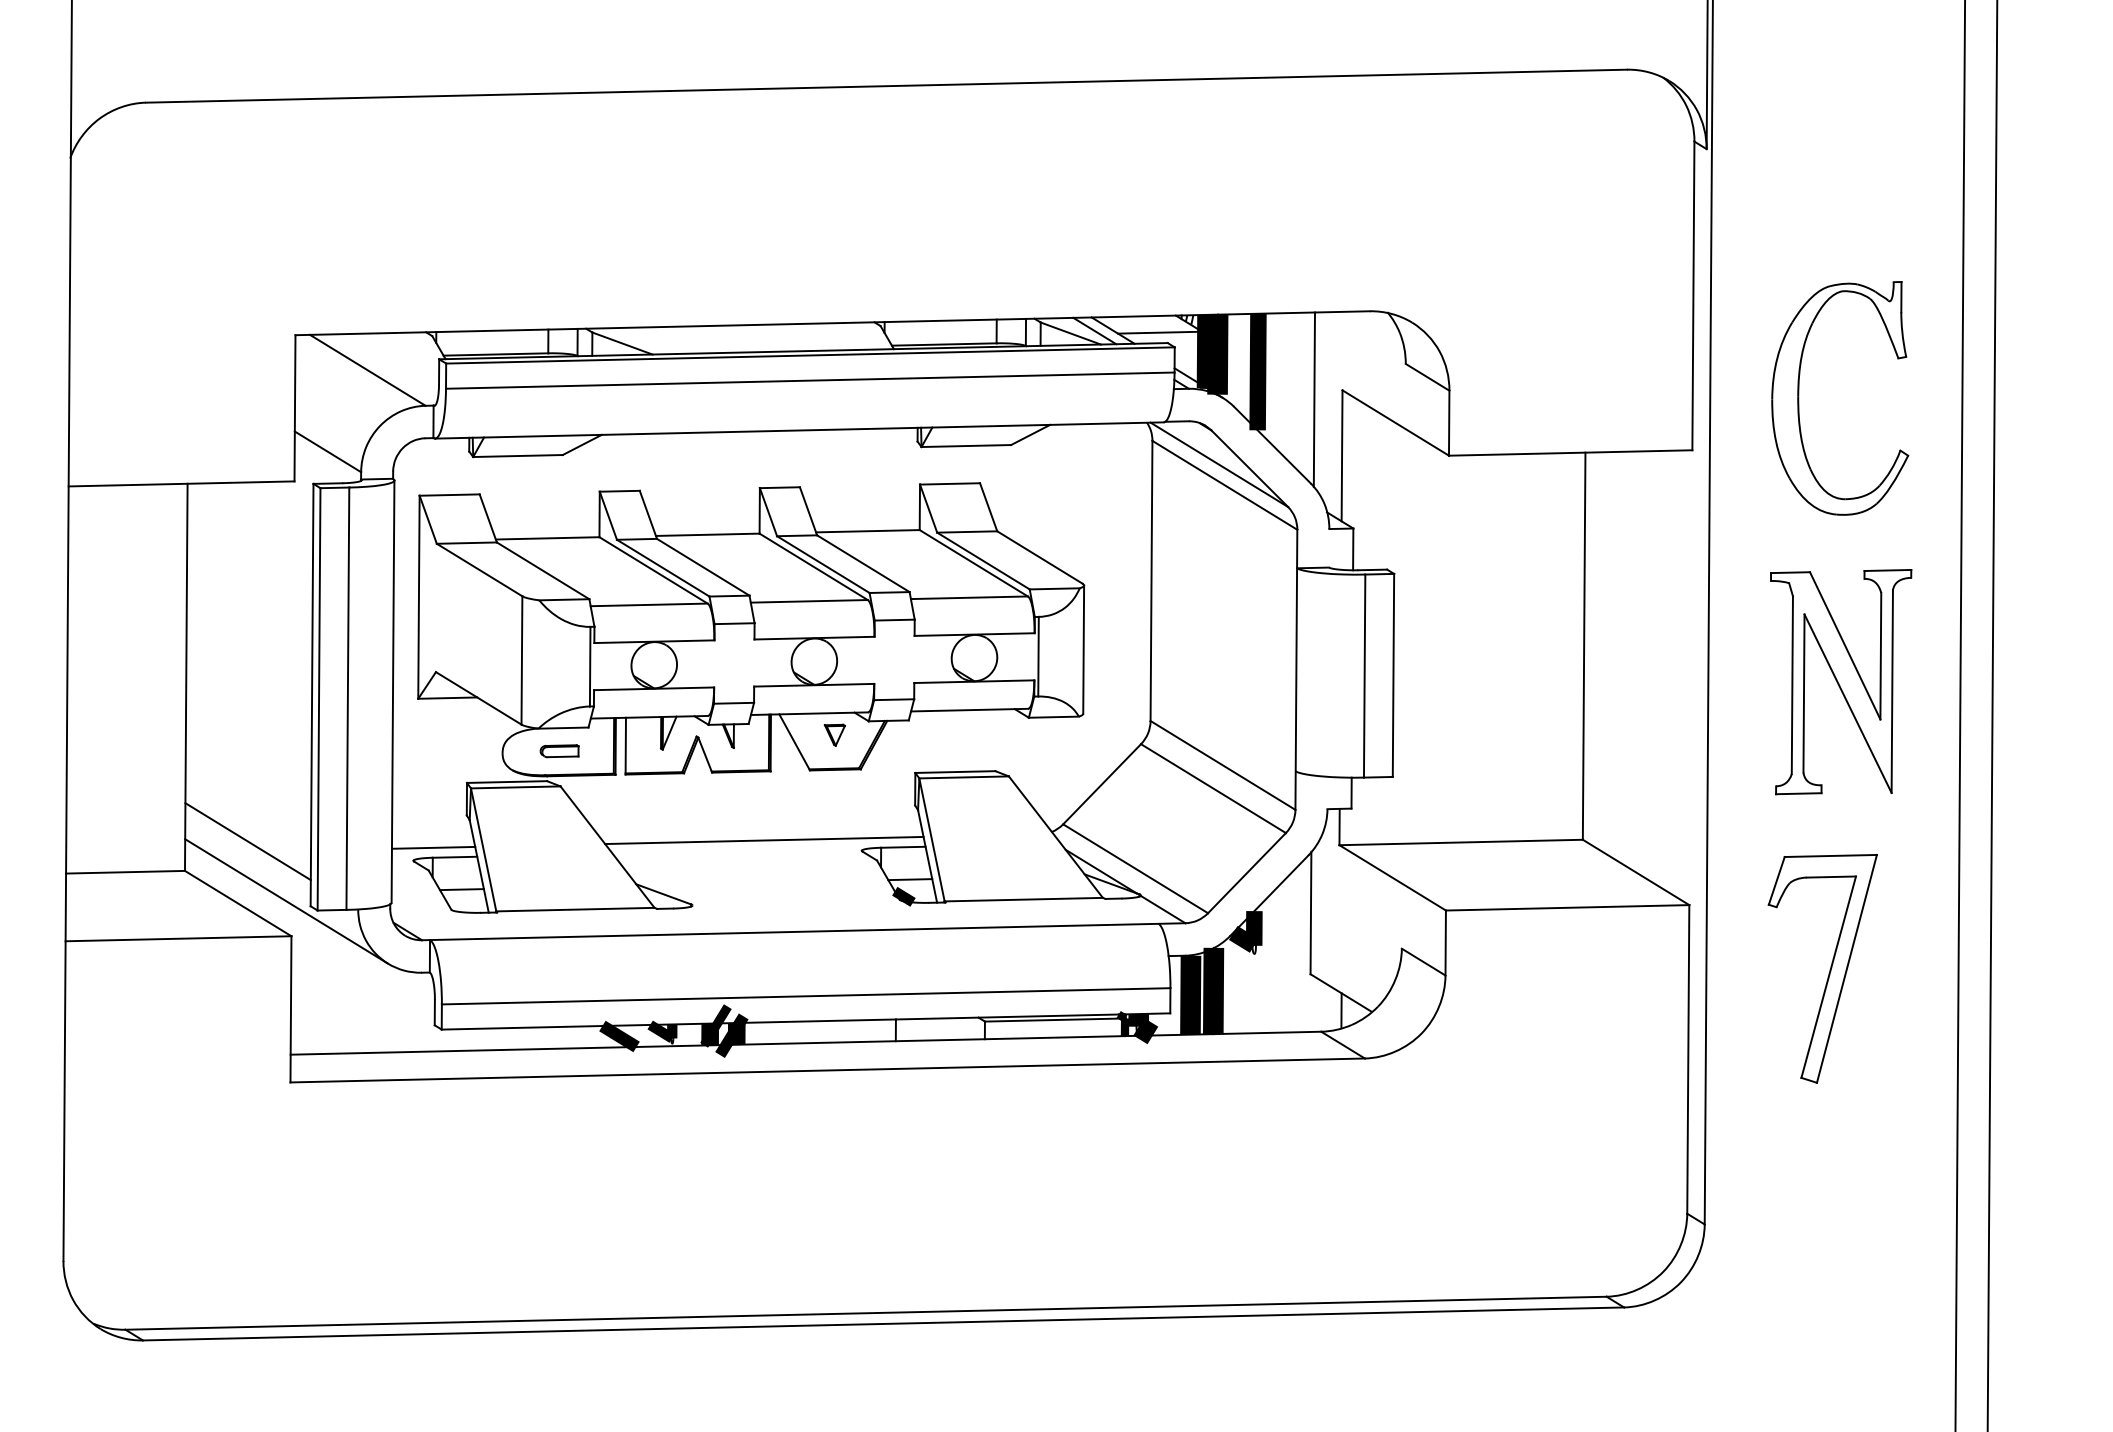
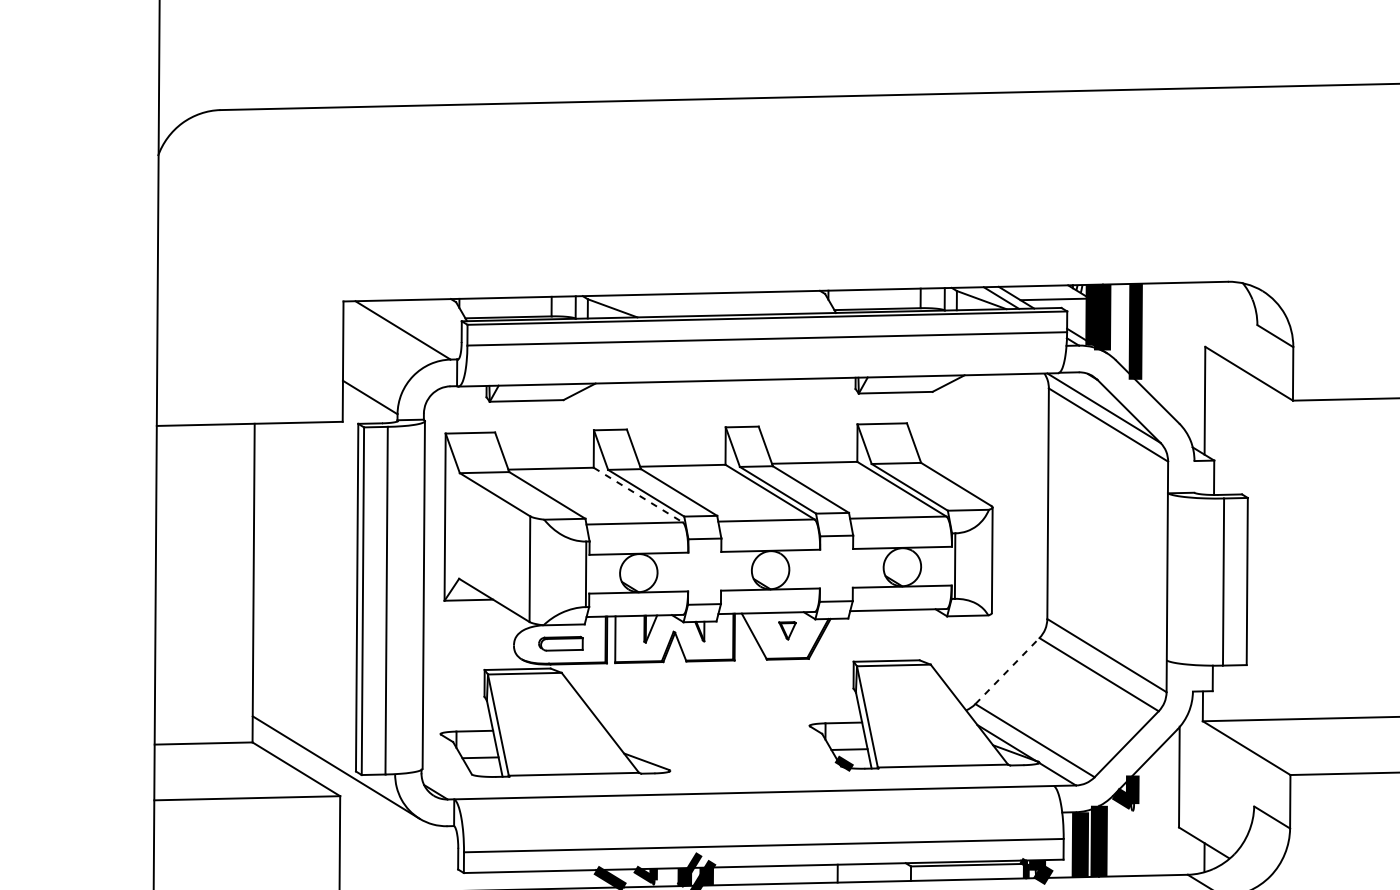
line: (1313, 399) -> (1181, 354), removed
line: (654, 570) -> (639, 495), solid -> dashed
part: (559, 751) -> (560, 644), size x1.4
line: (1102, 784) -> (1007, 671), solid -> dashed
line: (764, 840) -> (729, 717), removed
line: (247, 841) -> (304, 718), removed
line: (433, 847) -> (457, 723), removed

